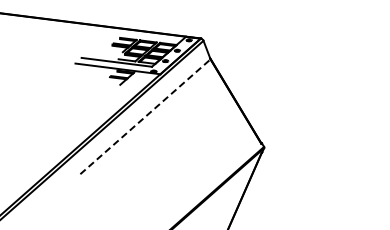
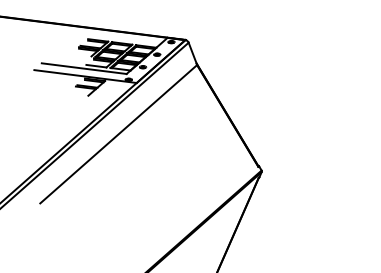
line: (145, 116) -> (118, 133), dashed -> solid

